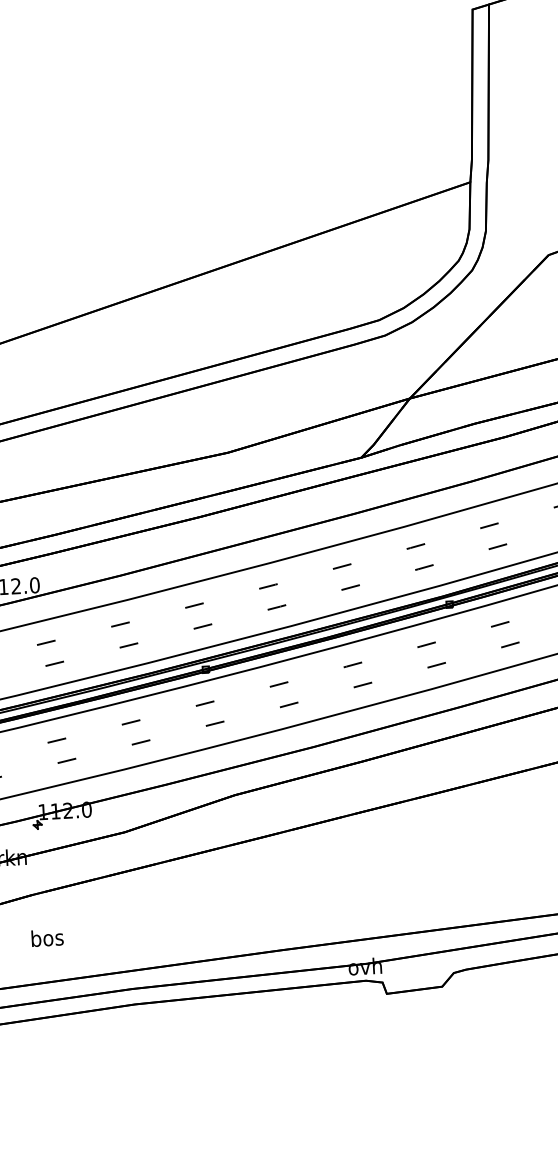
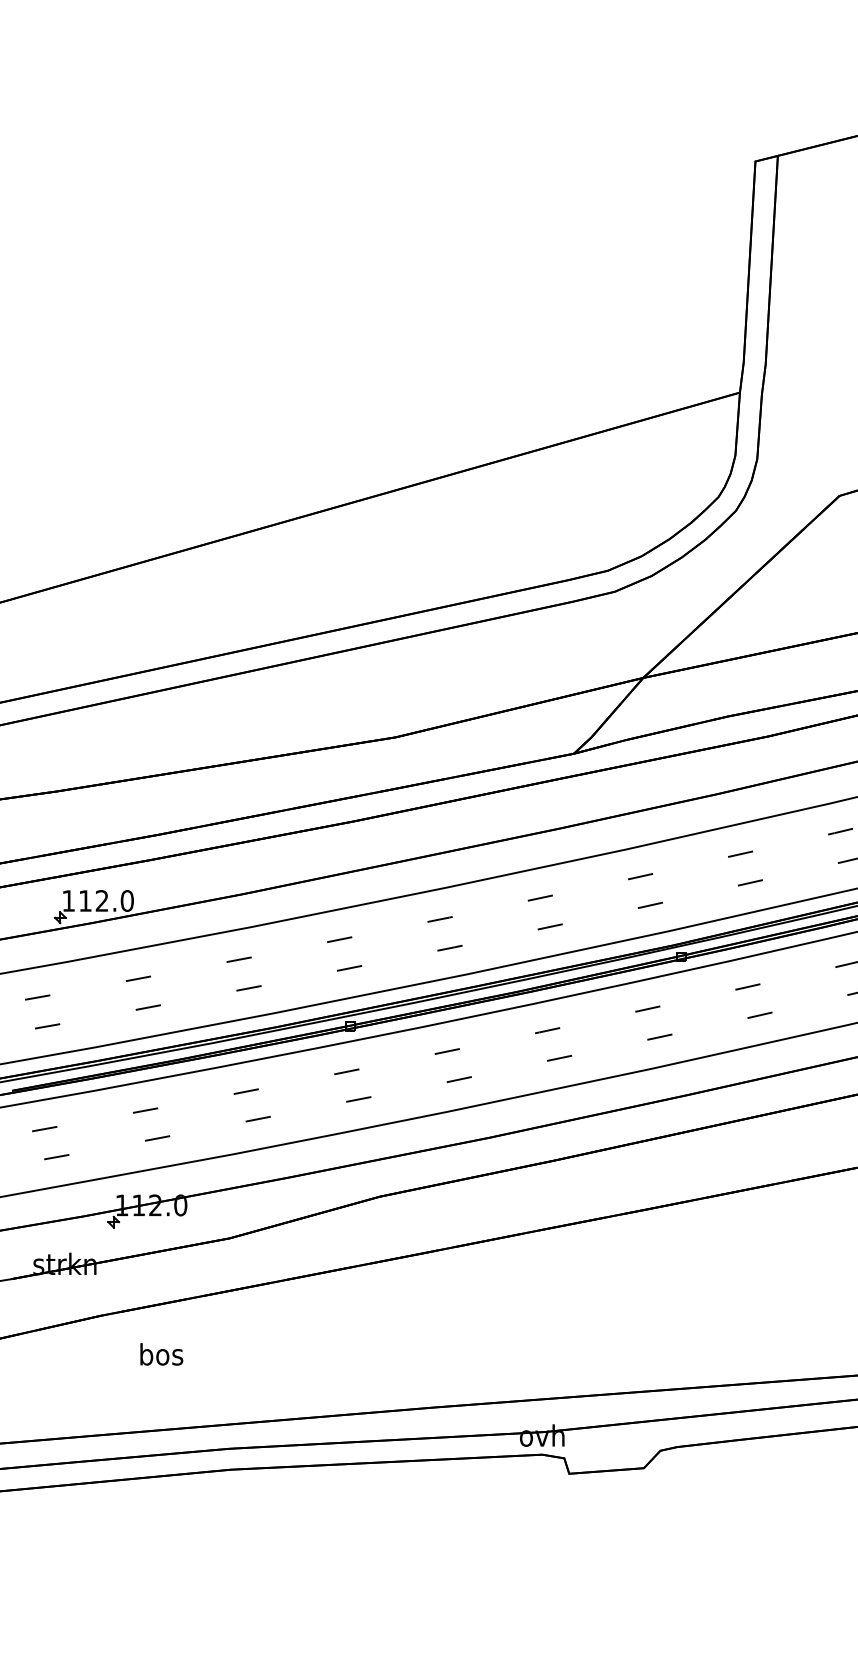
text: (47, 938) -> (161, 1354), moved

